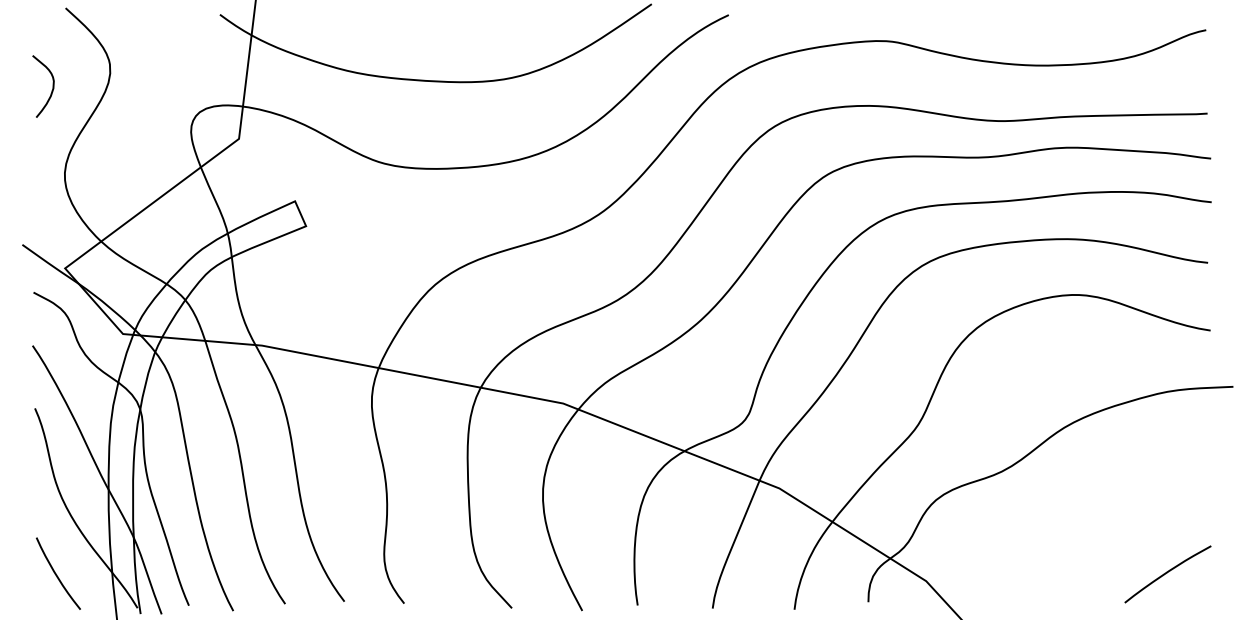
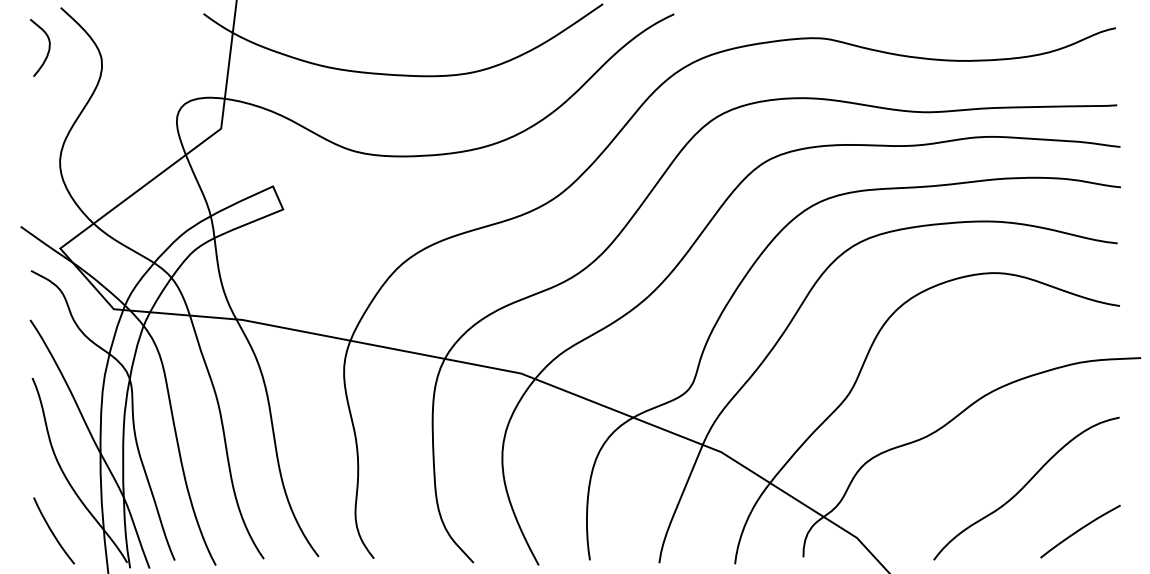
curve: (51, 90) -> (47, 51), moved
curve: (1108, 525) -> (1025, 486), added

